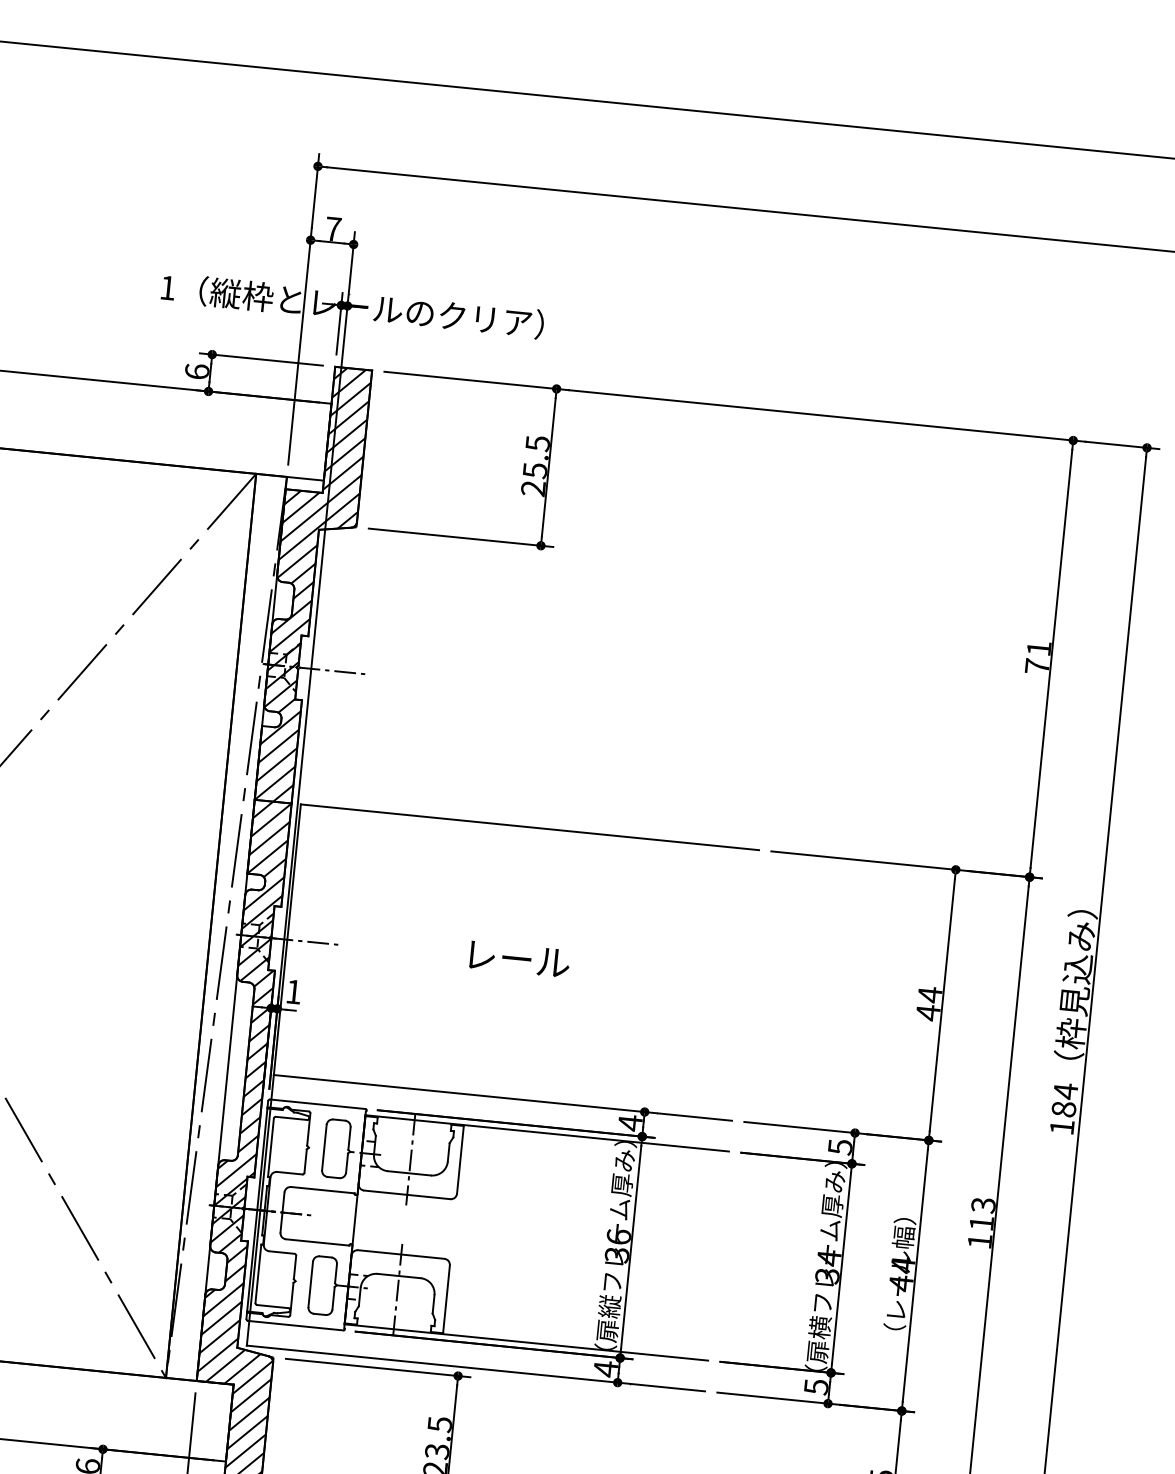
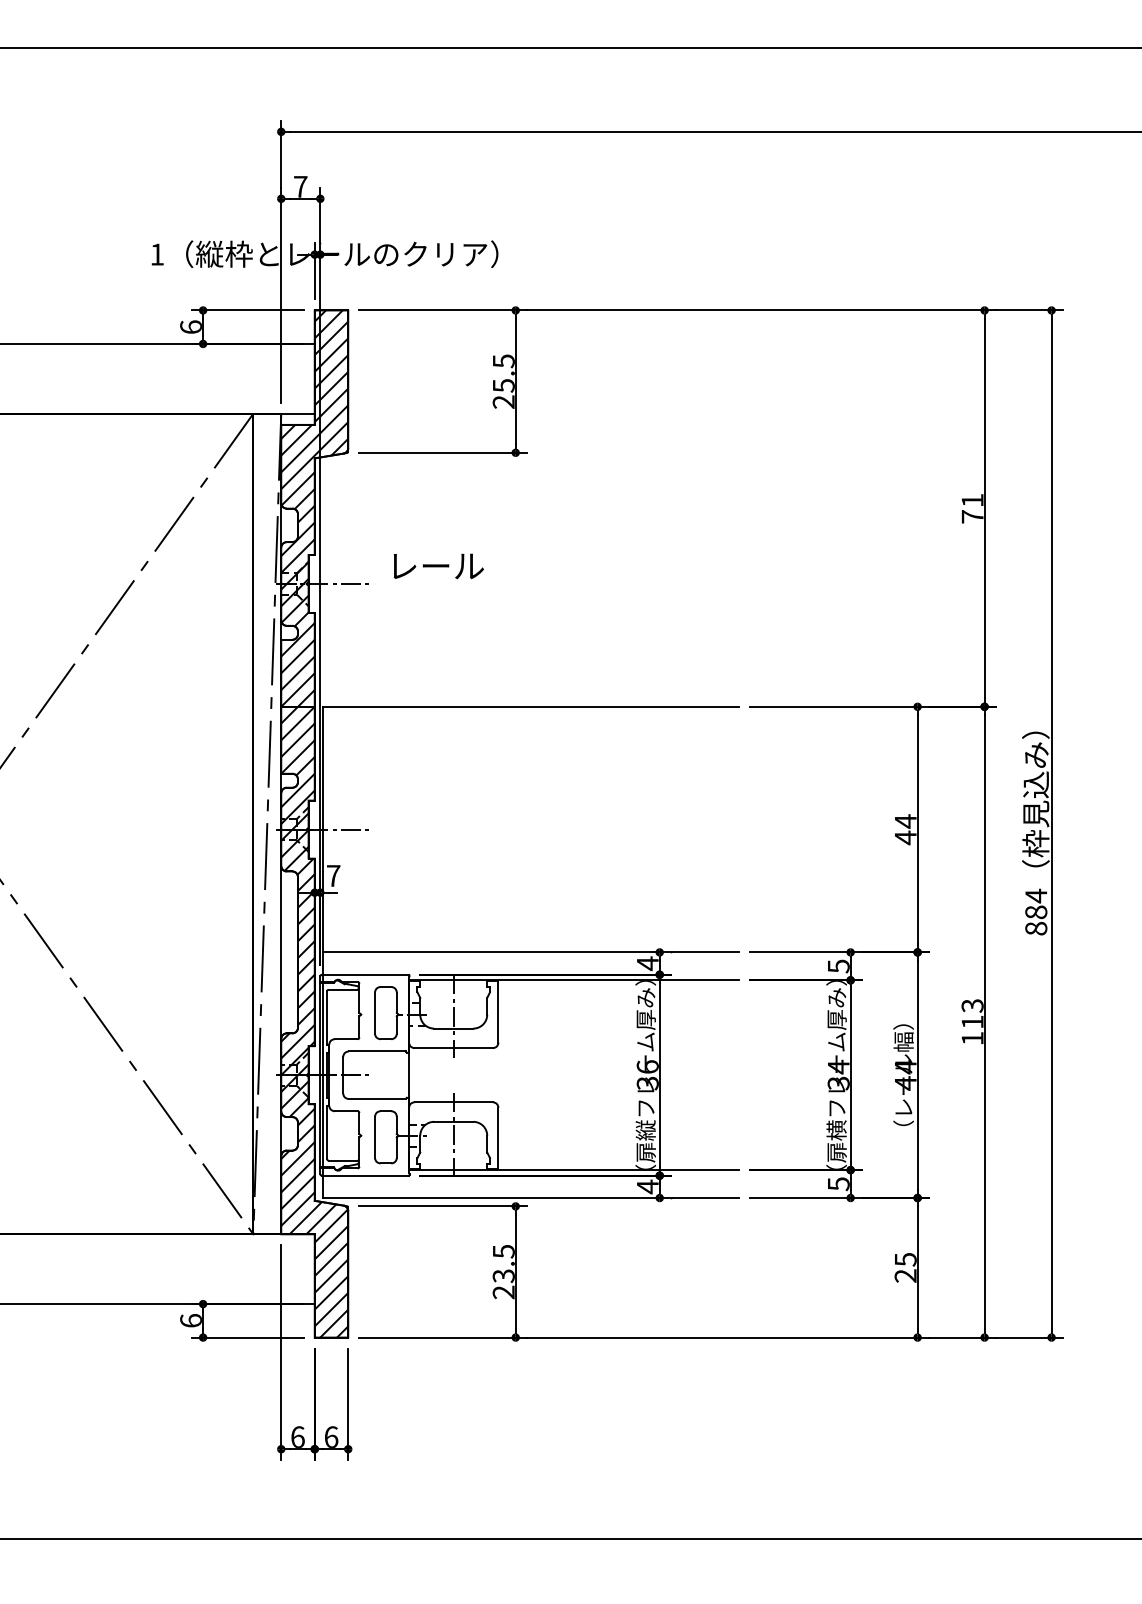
text: (519, 959) -> (438, 566), moved
text: (293, 991) -> (333, 875), 1 -> 7
text: (1062, 1127) -> (1036, 928), 184 -> 884

